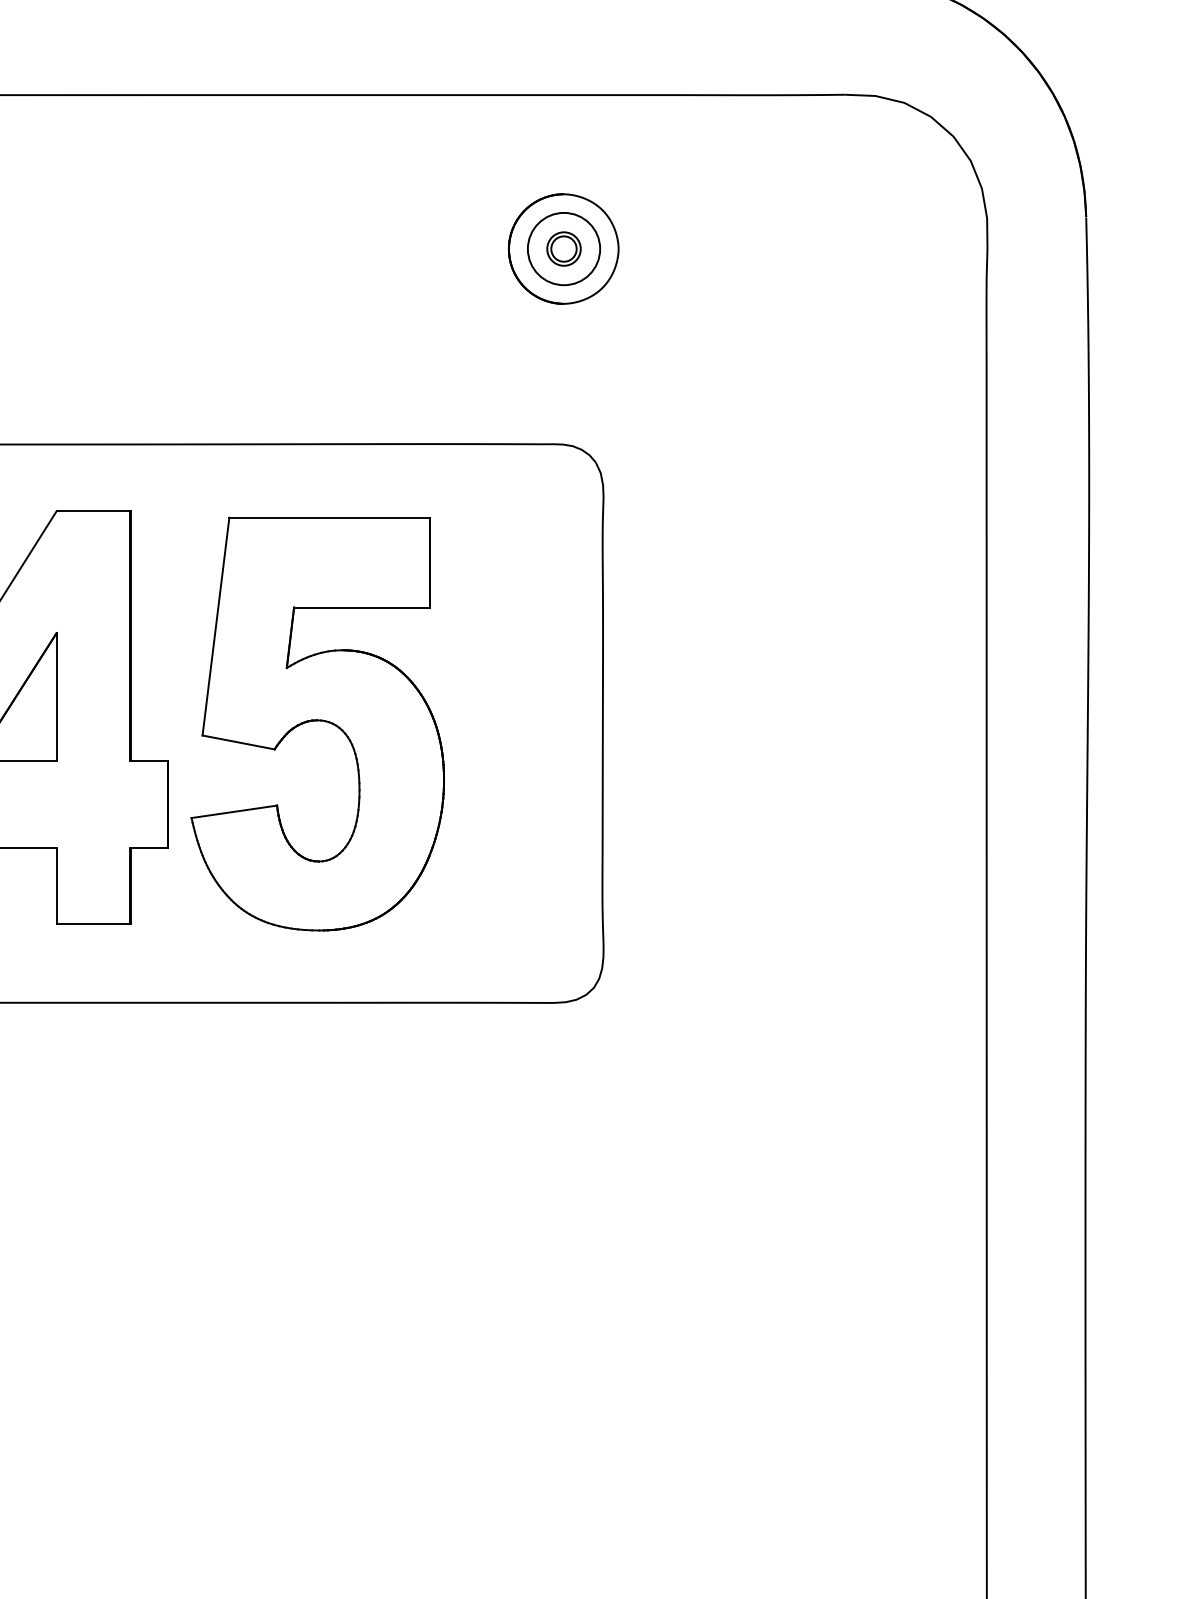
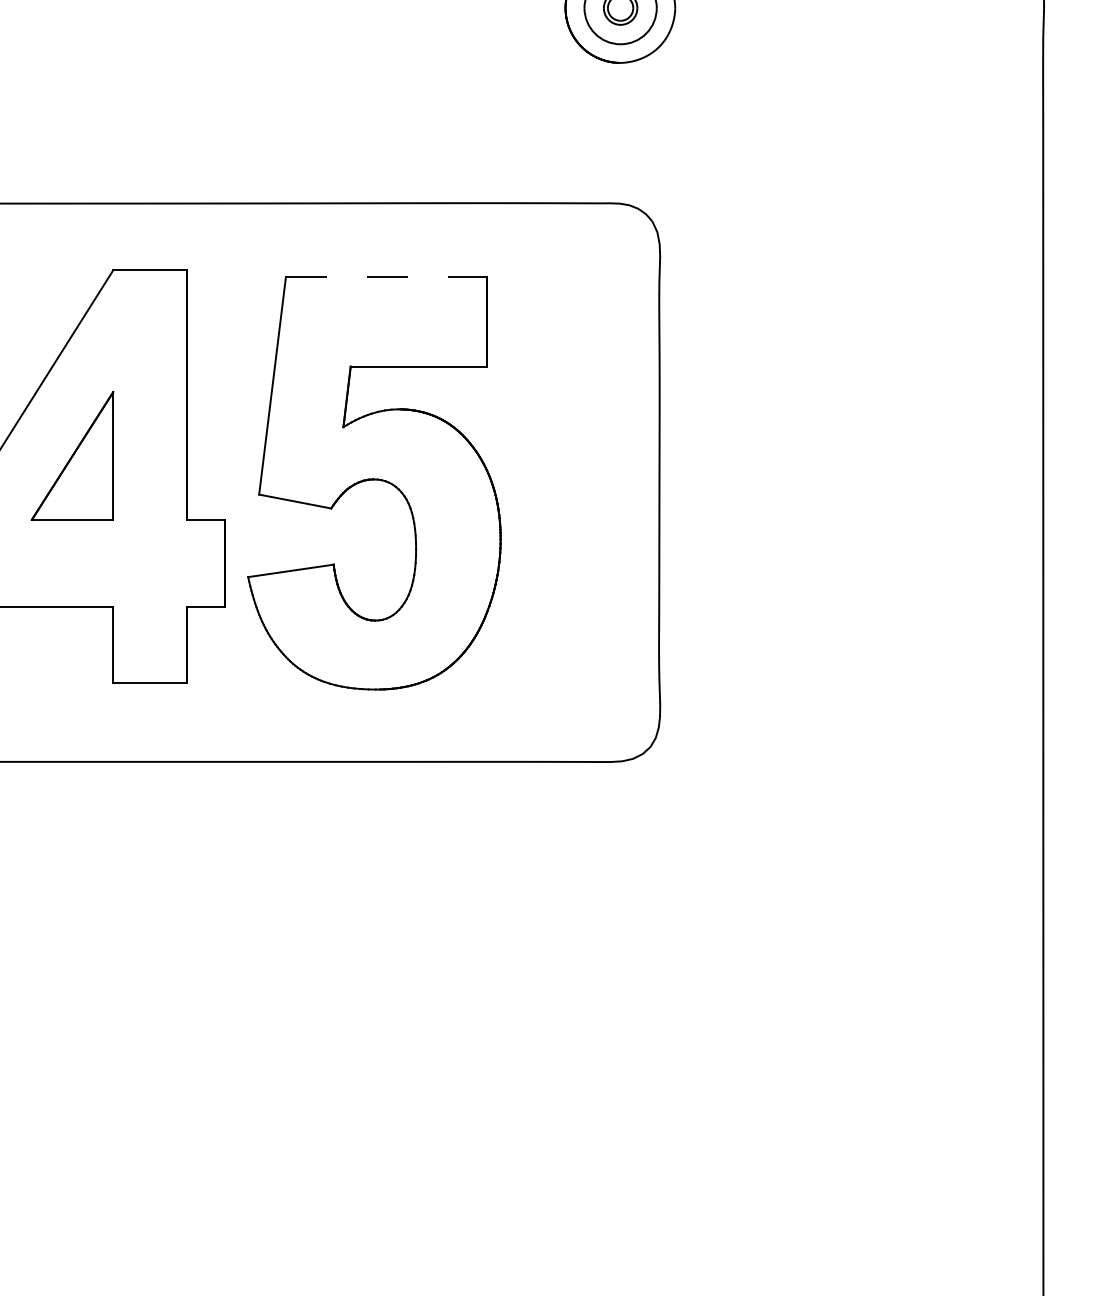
line: (330, 517) -> (387, 276), solid -> dashed

